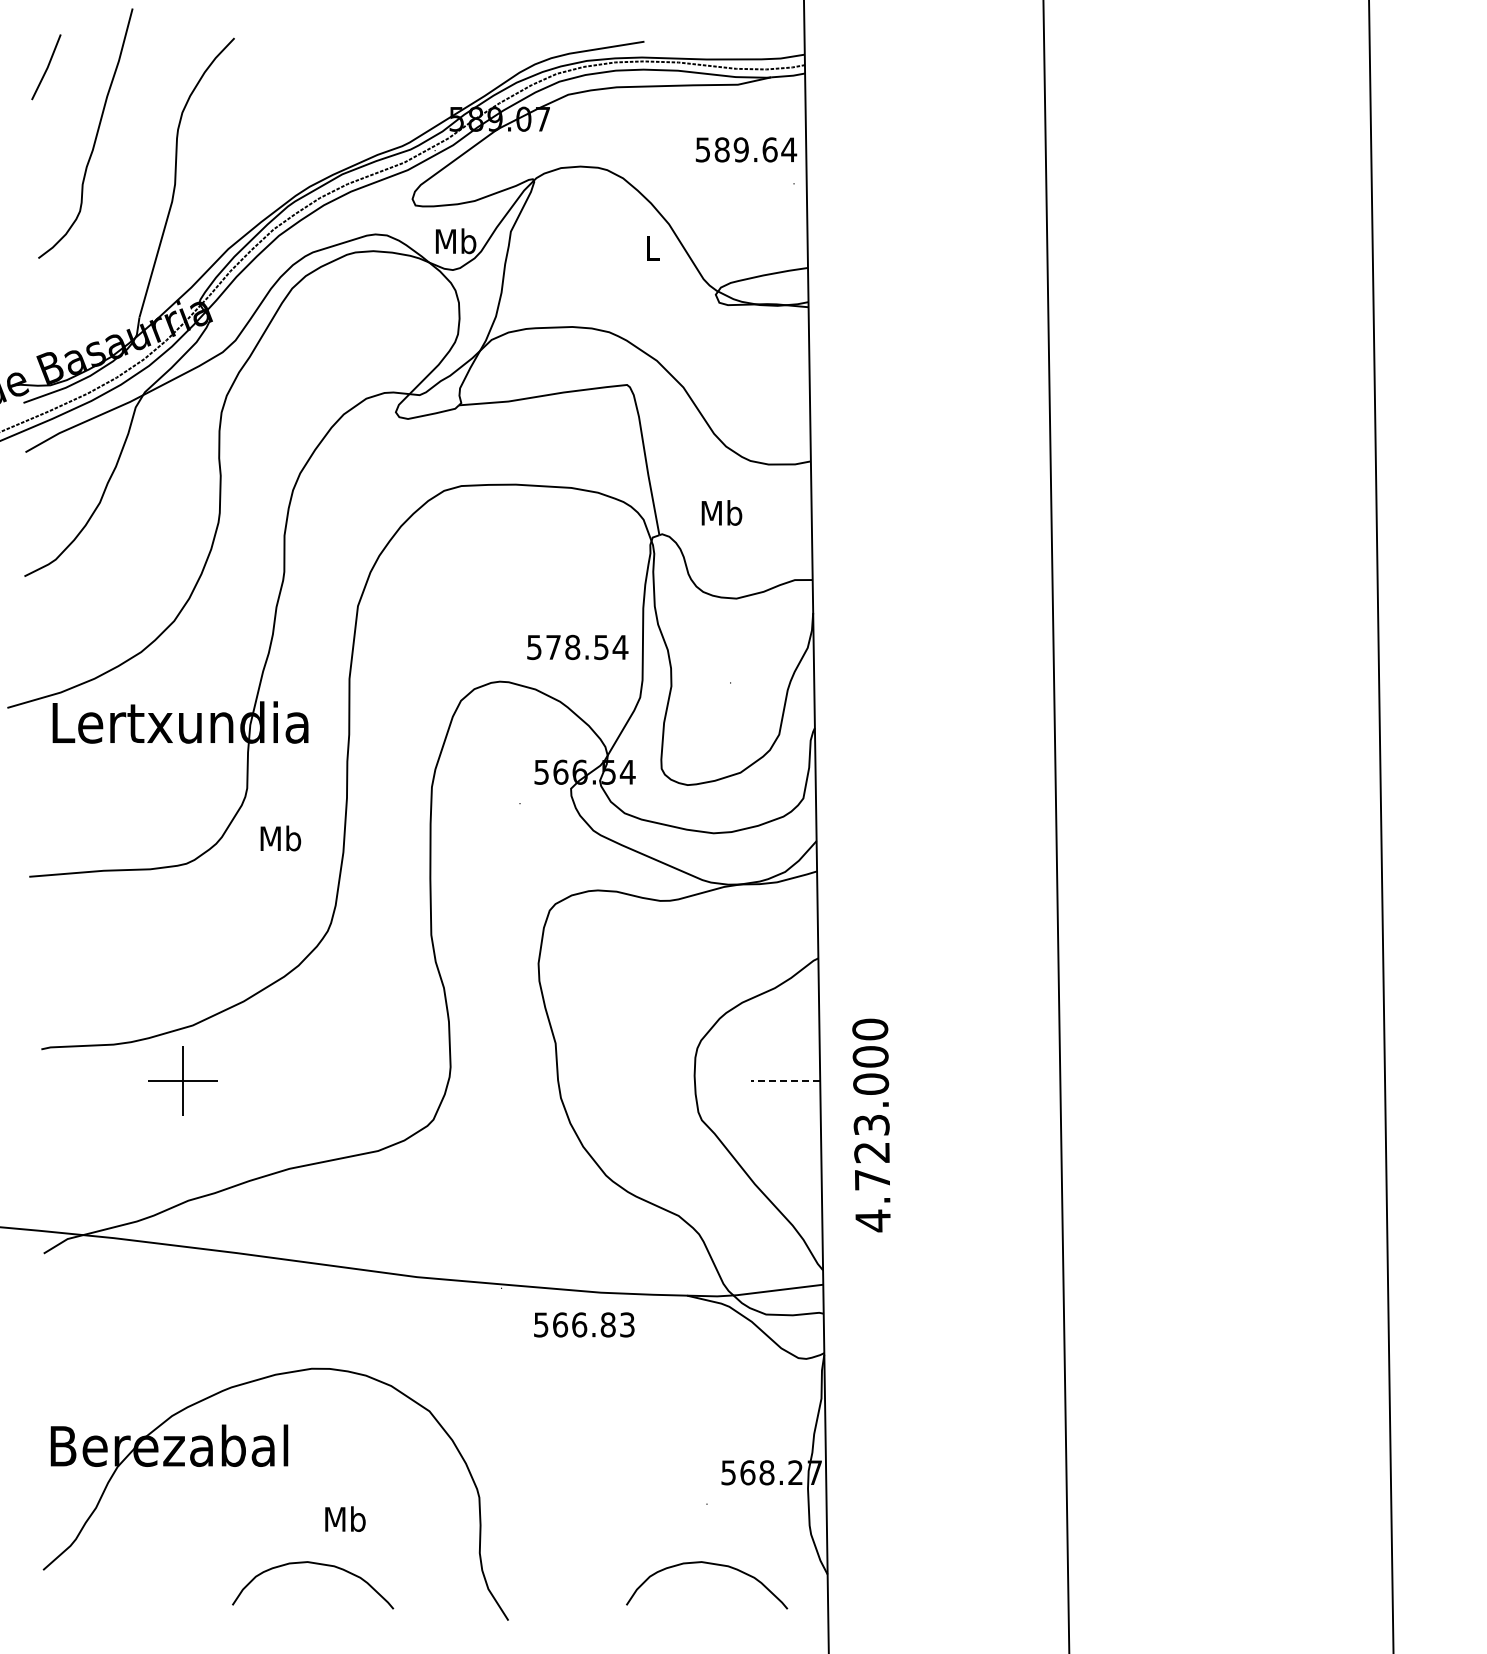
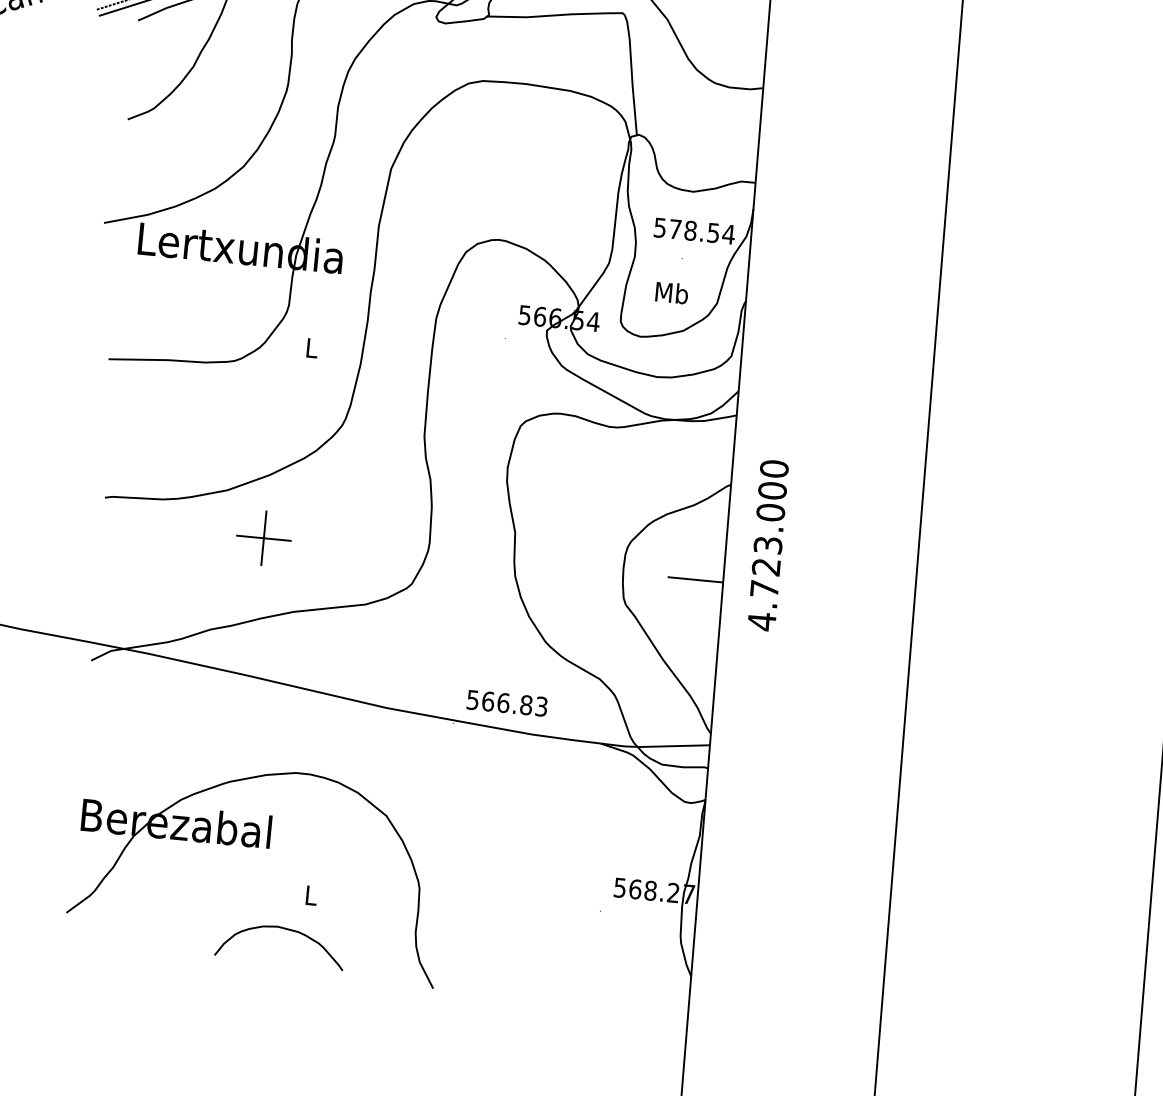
text: (721, 512) -> (671, 292), moved
text: (577, 646) -> (694, 230), moved
text: (280, 838) -> (311, 348), Mb -> L
part: (182, 1080) -> (263, 538), moved
line: (785, 1080) -> (695, 579), dashed -> solid
text: (871, 1125) -> (767, 545), moved
text: (584, 1324) -> (507, 703), moved
text: (345, 1518) -> (311, 894), Mb -> L
curve: (709, 1564) -> (597, 959), removed

